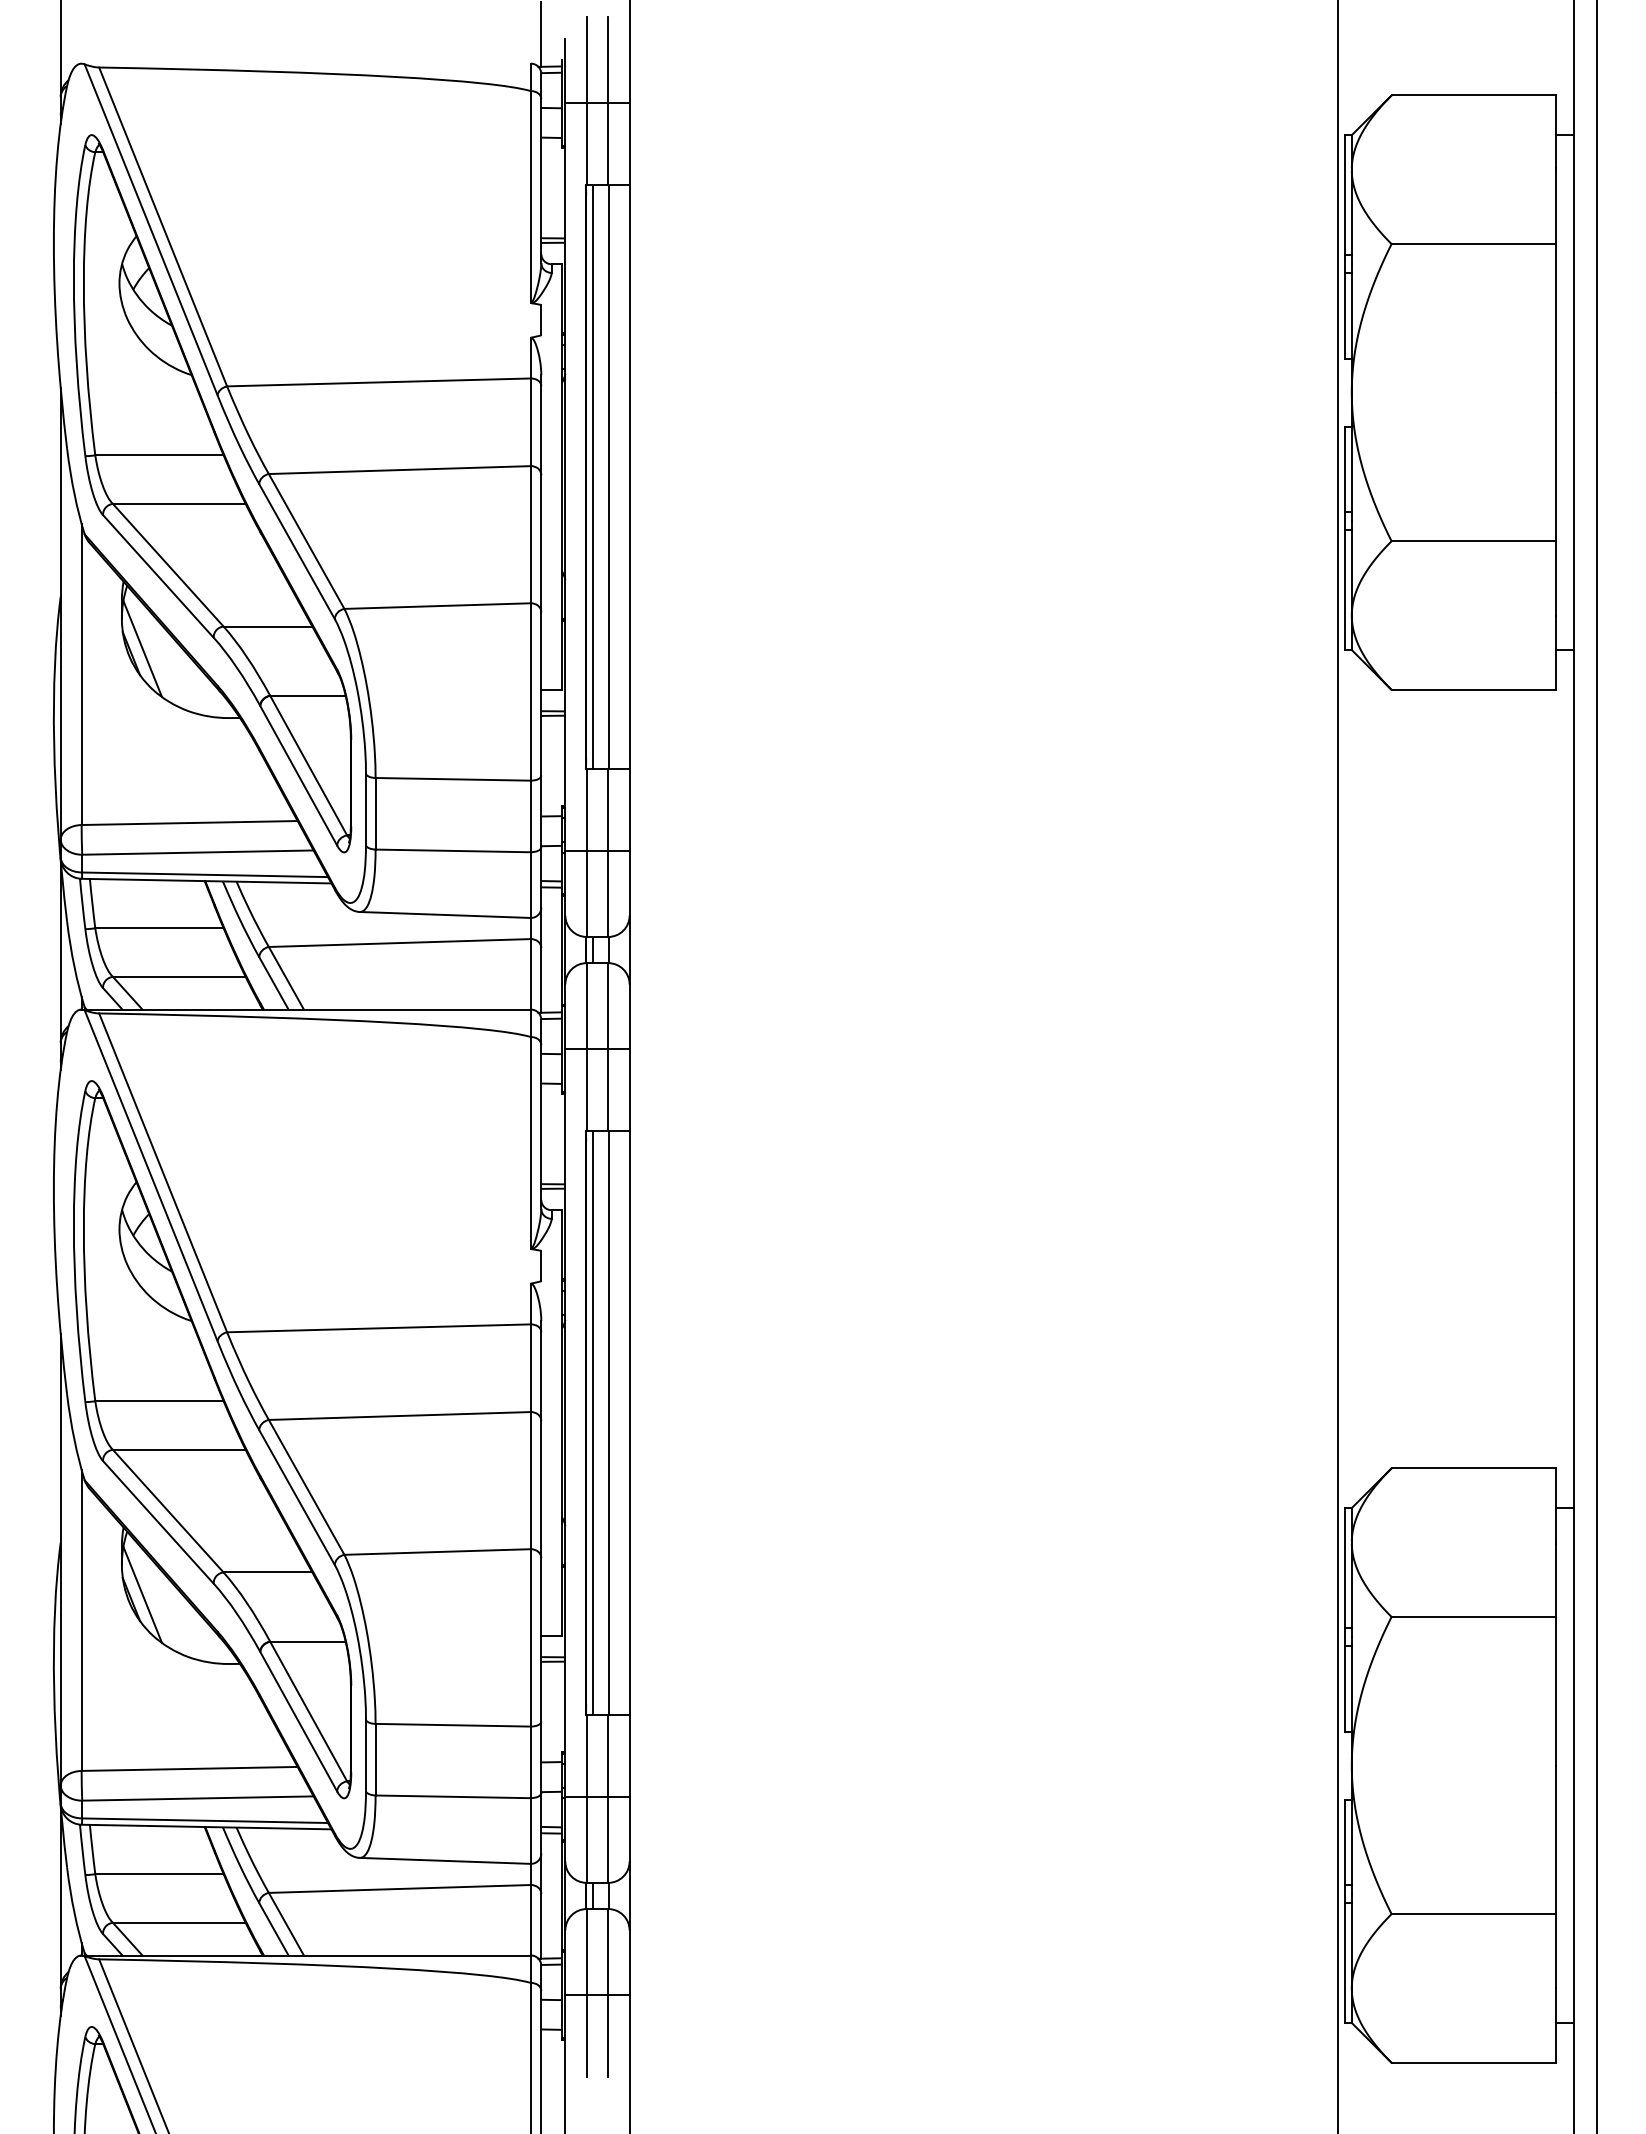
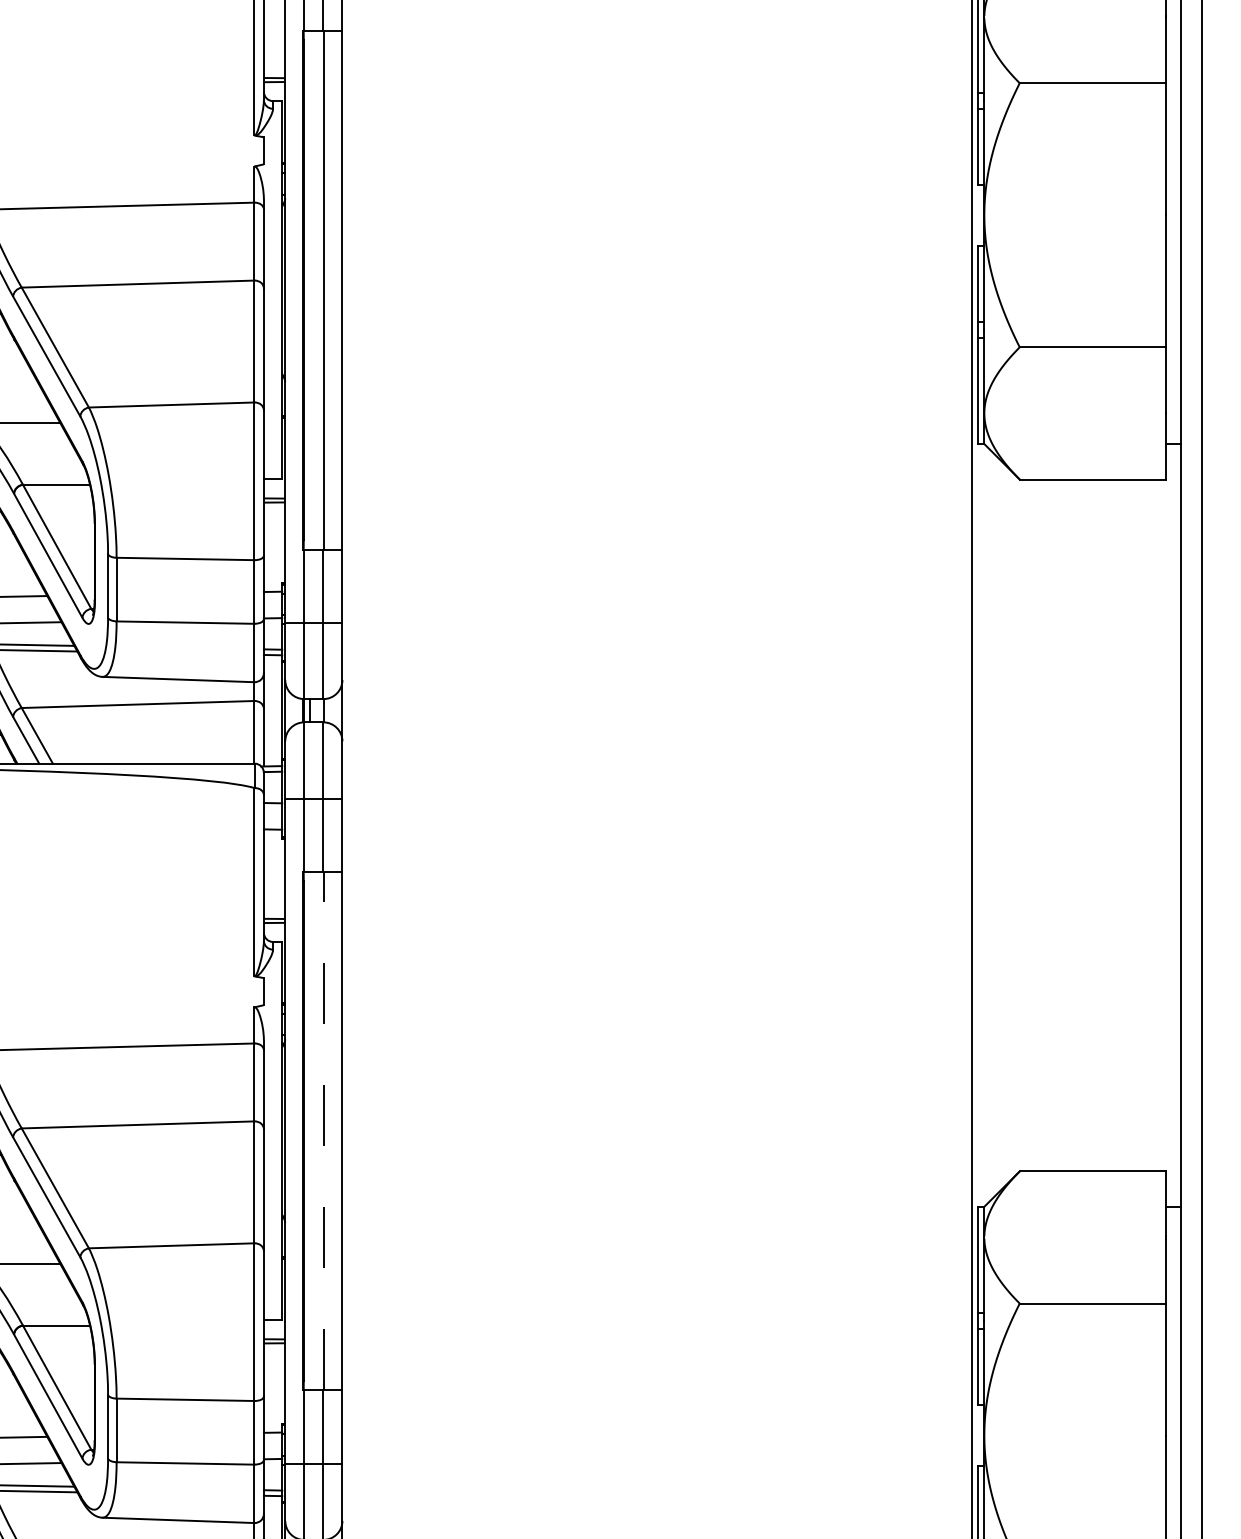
line: (592, 476) -> (309, 289), removed
line: (592, 1422) -> (309, 1130), removed
line: (609, 1422) -> (324, 1130), solid -> dashed

